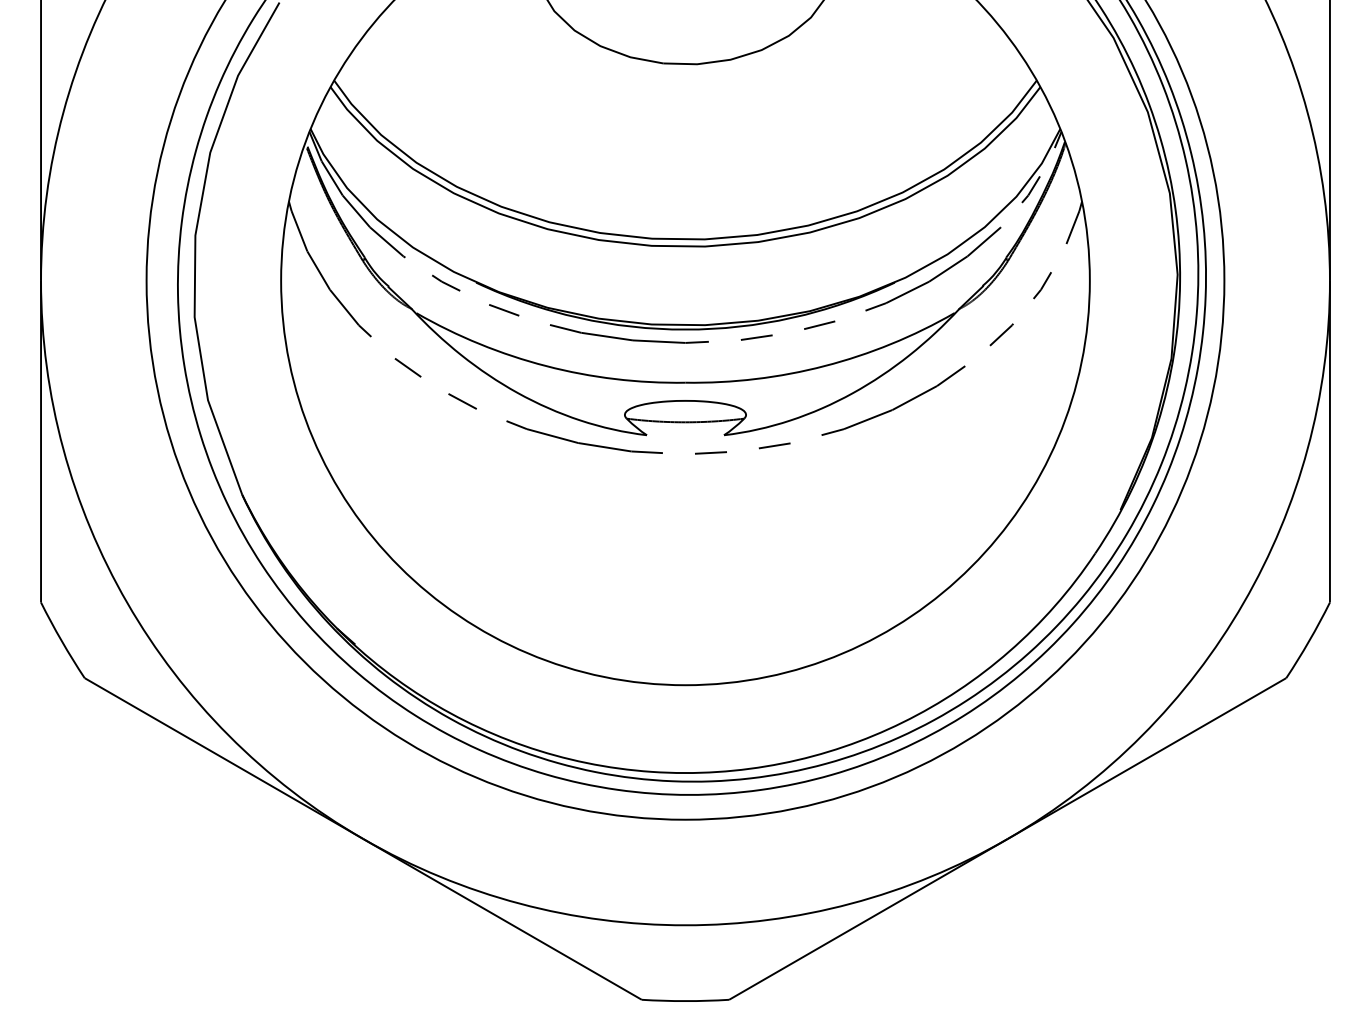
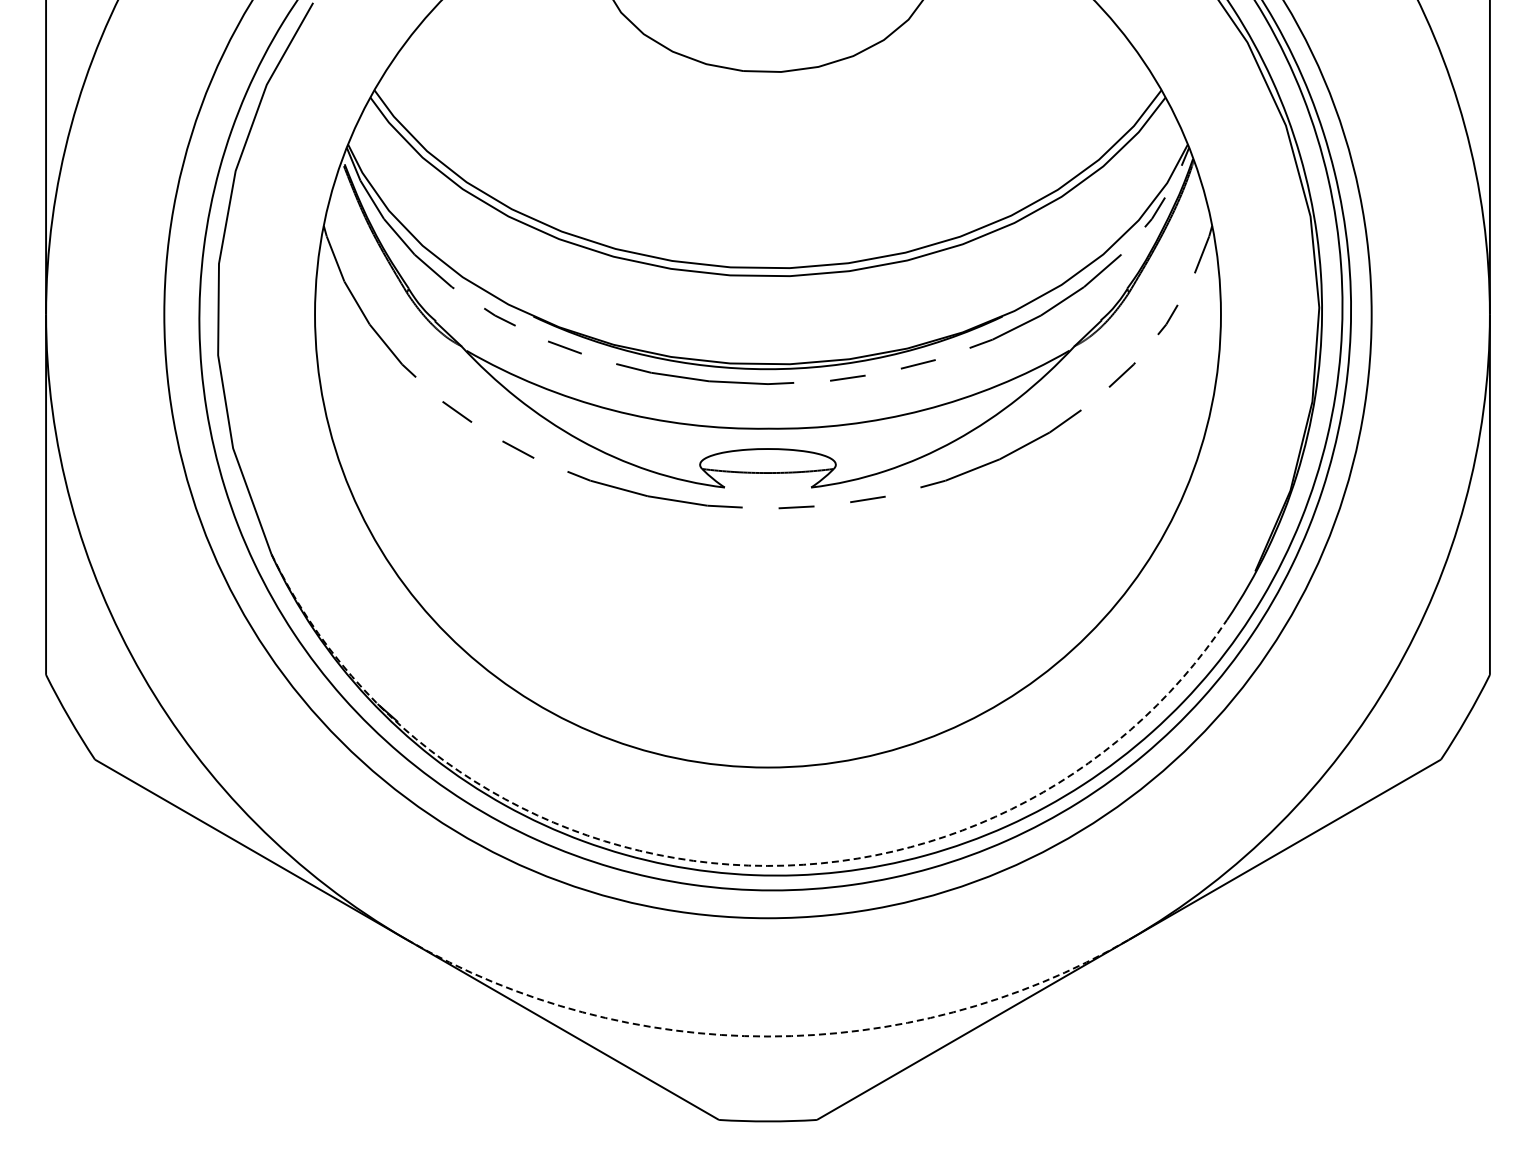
arc: (652, 771) -> (730, 864), solid -> dashed
arc: (685, 925) -> (768, 1036), solid -> dashed

